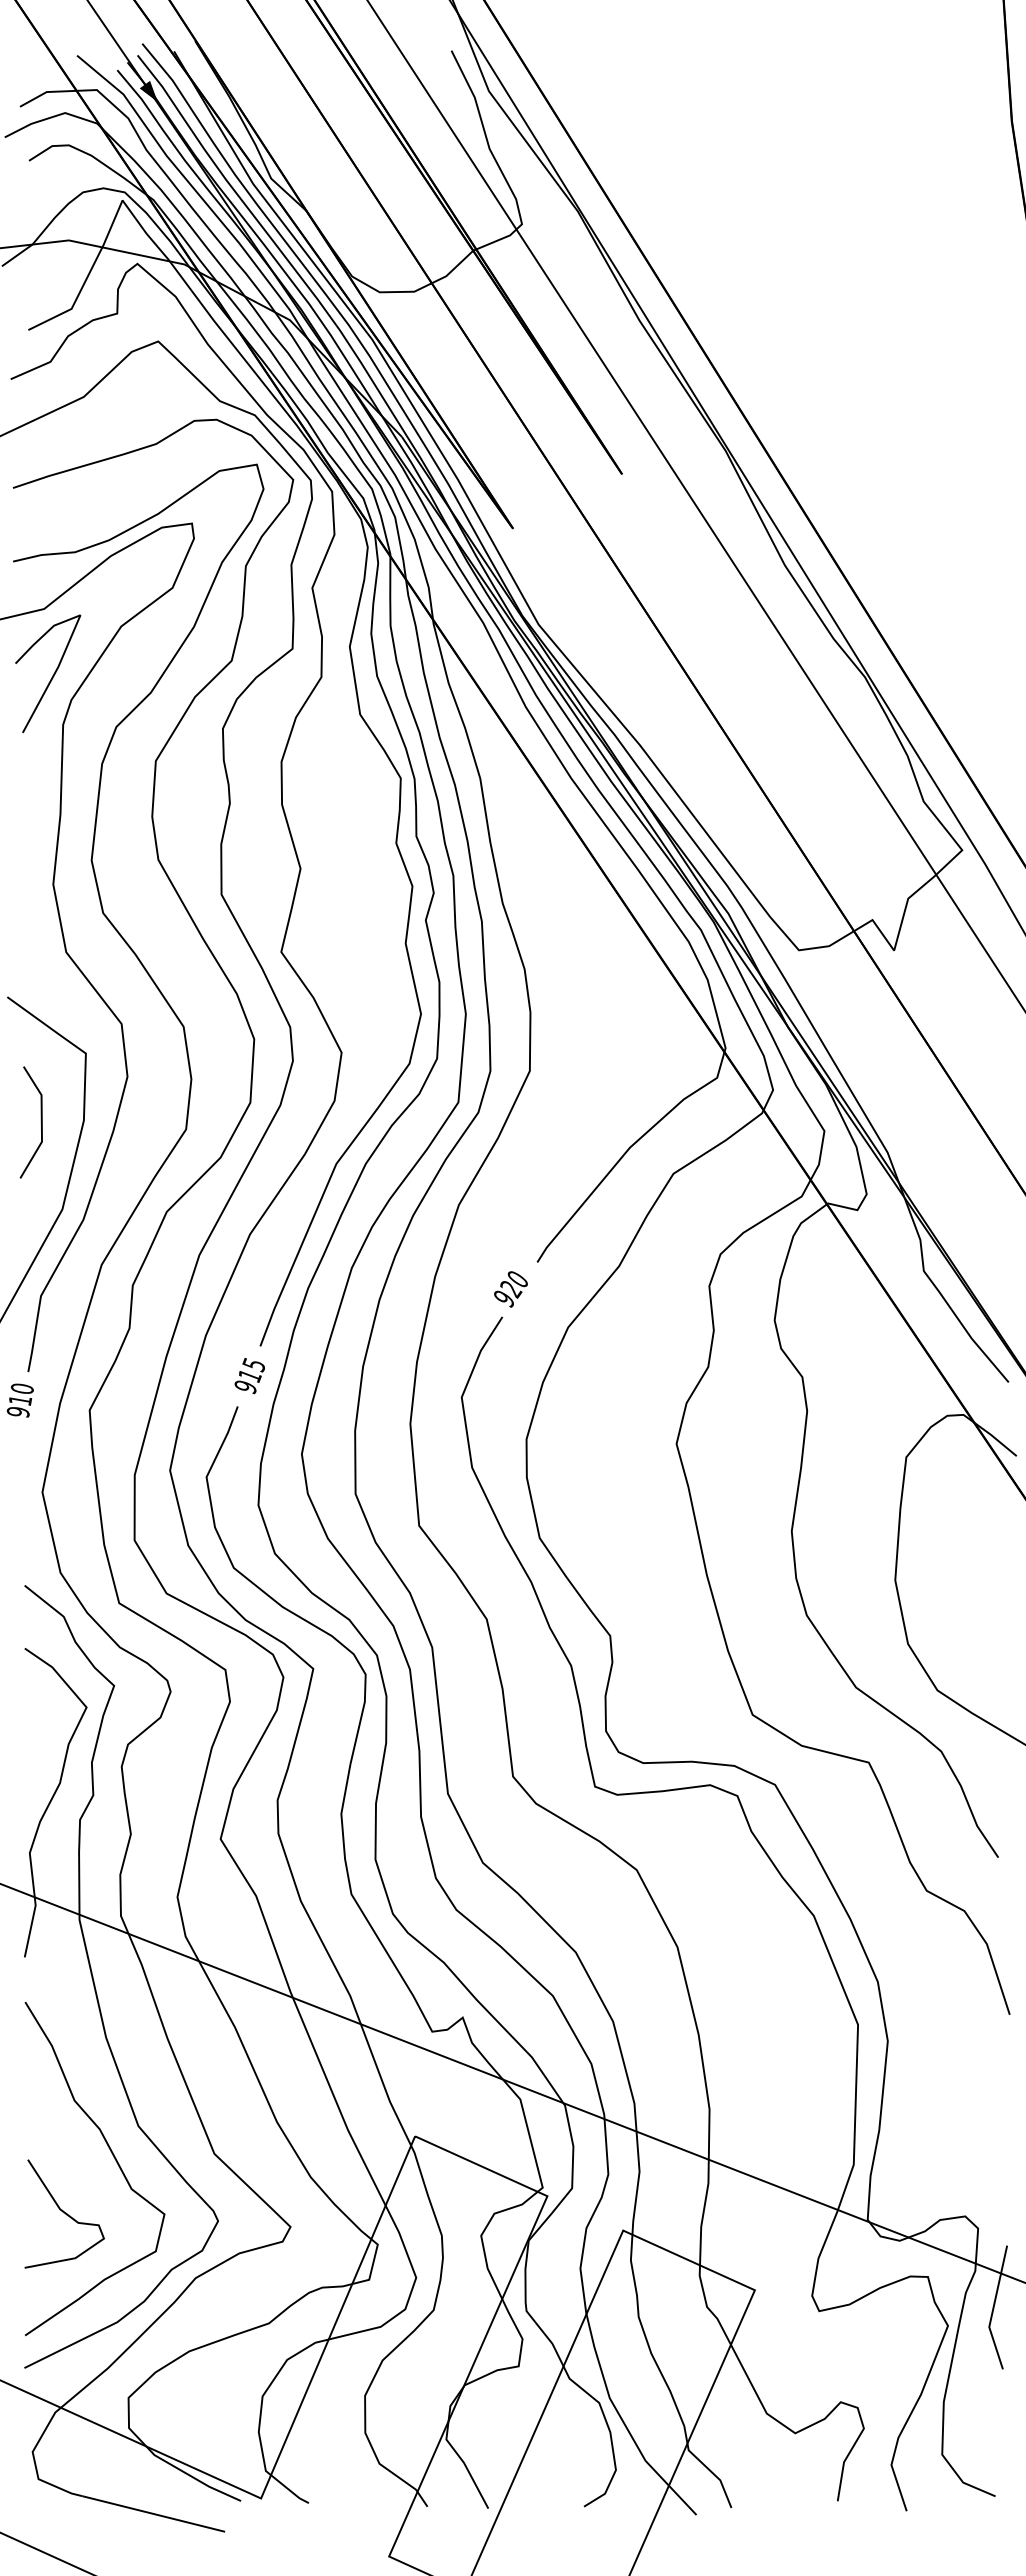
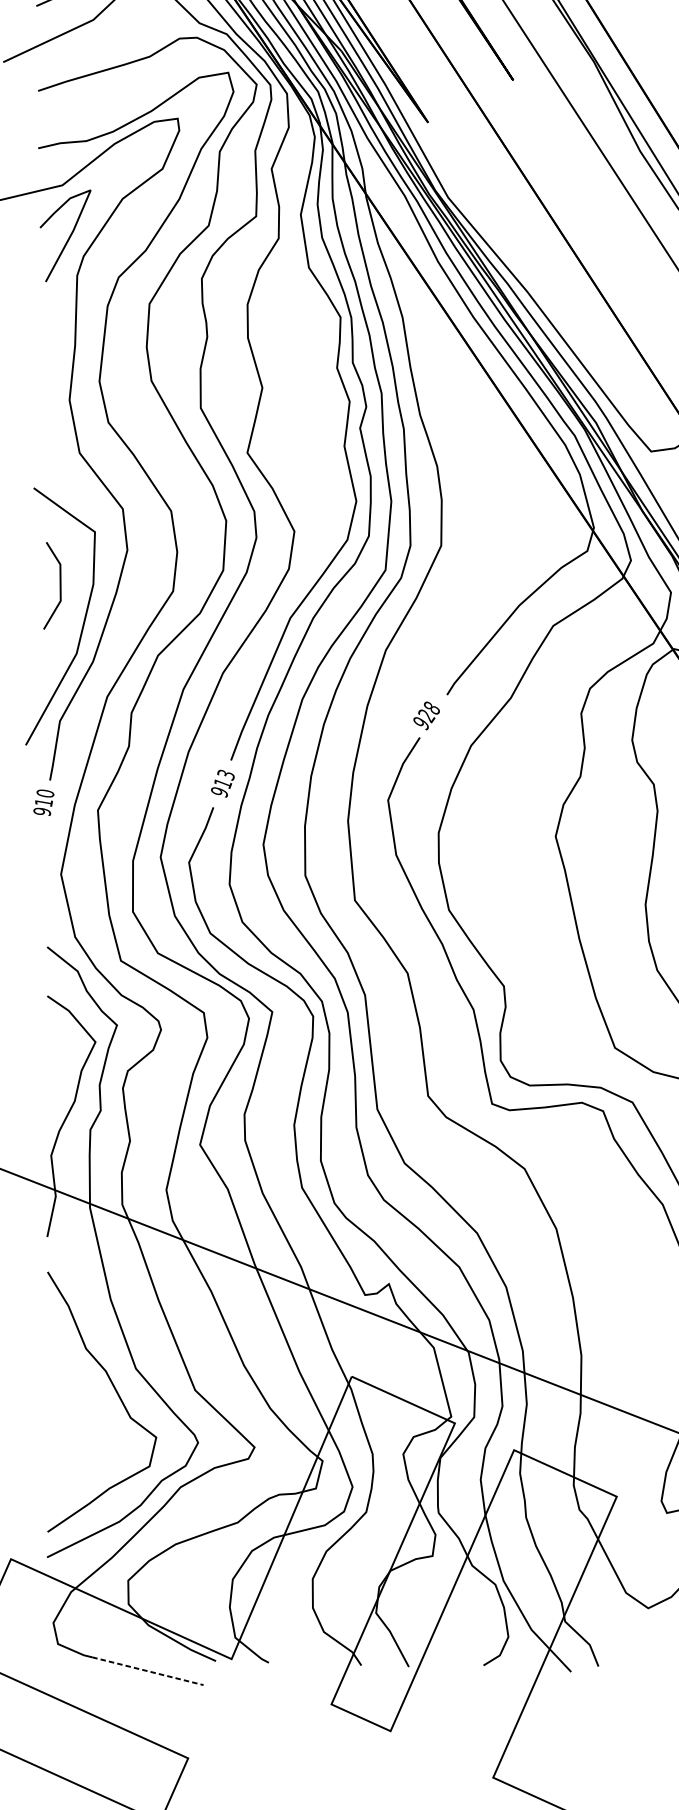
text: (517, 1278) -> (431, 707), 920 -> 928
text: (253, 1363) -> (225, 773), 915 -> 913
curve: (64, 2213) -> (78, 1436), removed
line: (153, 2513) -> (147, 1670), solid -> dashed

